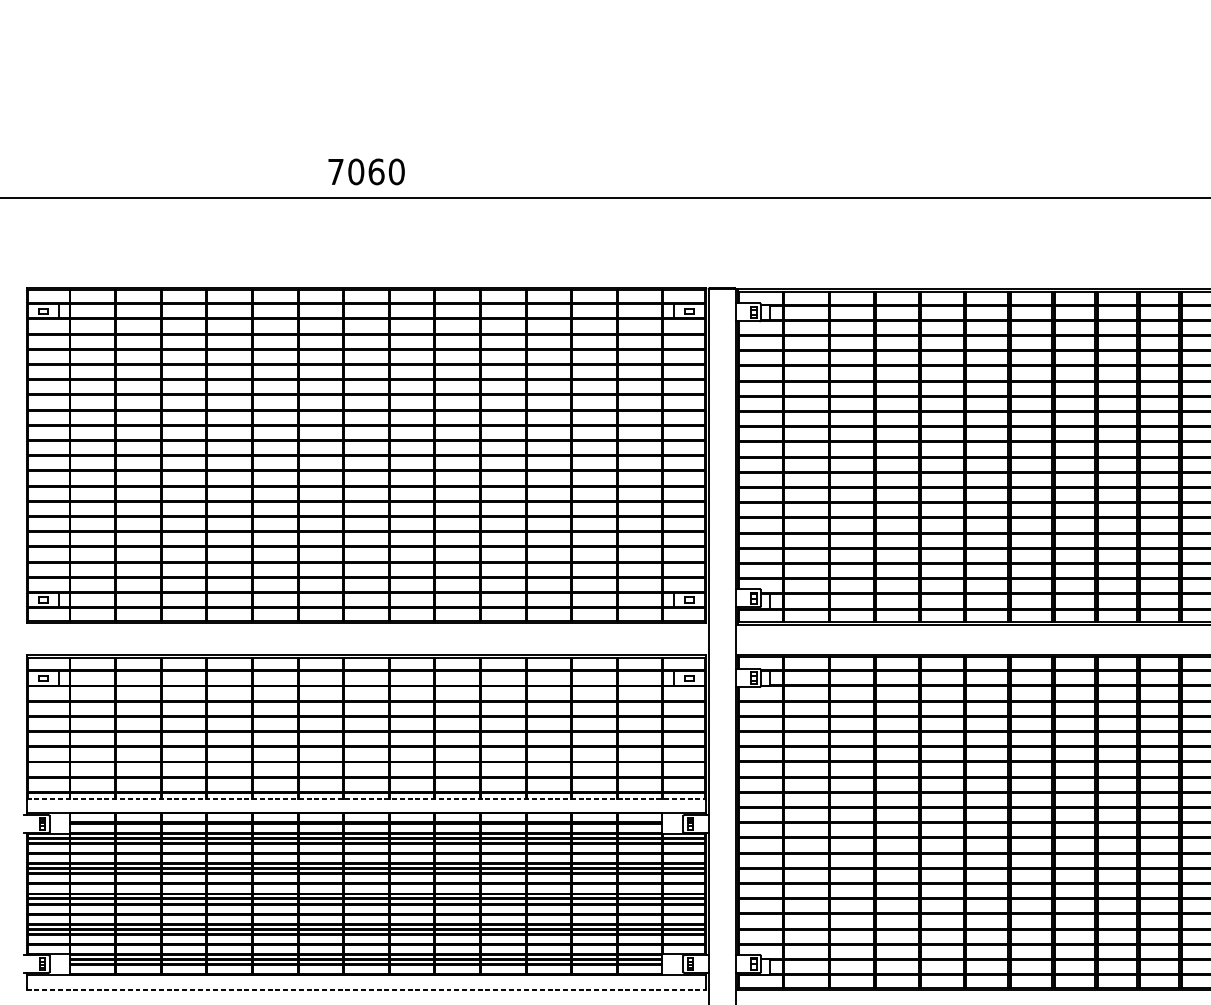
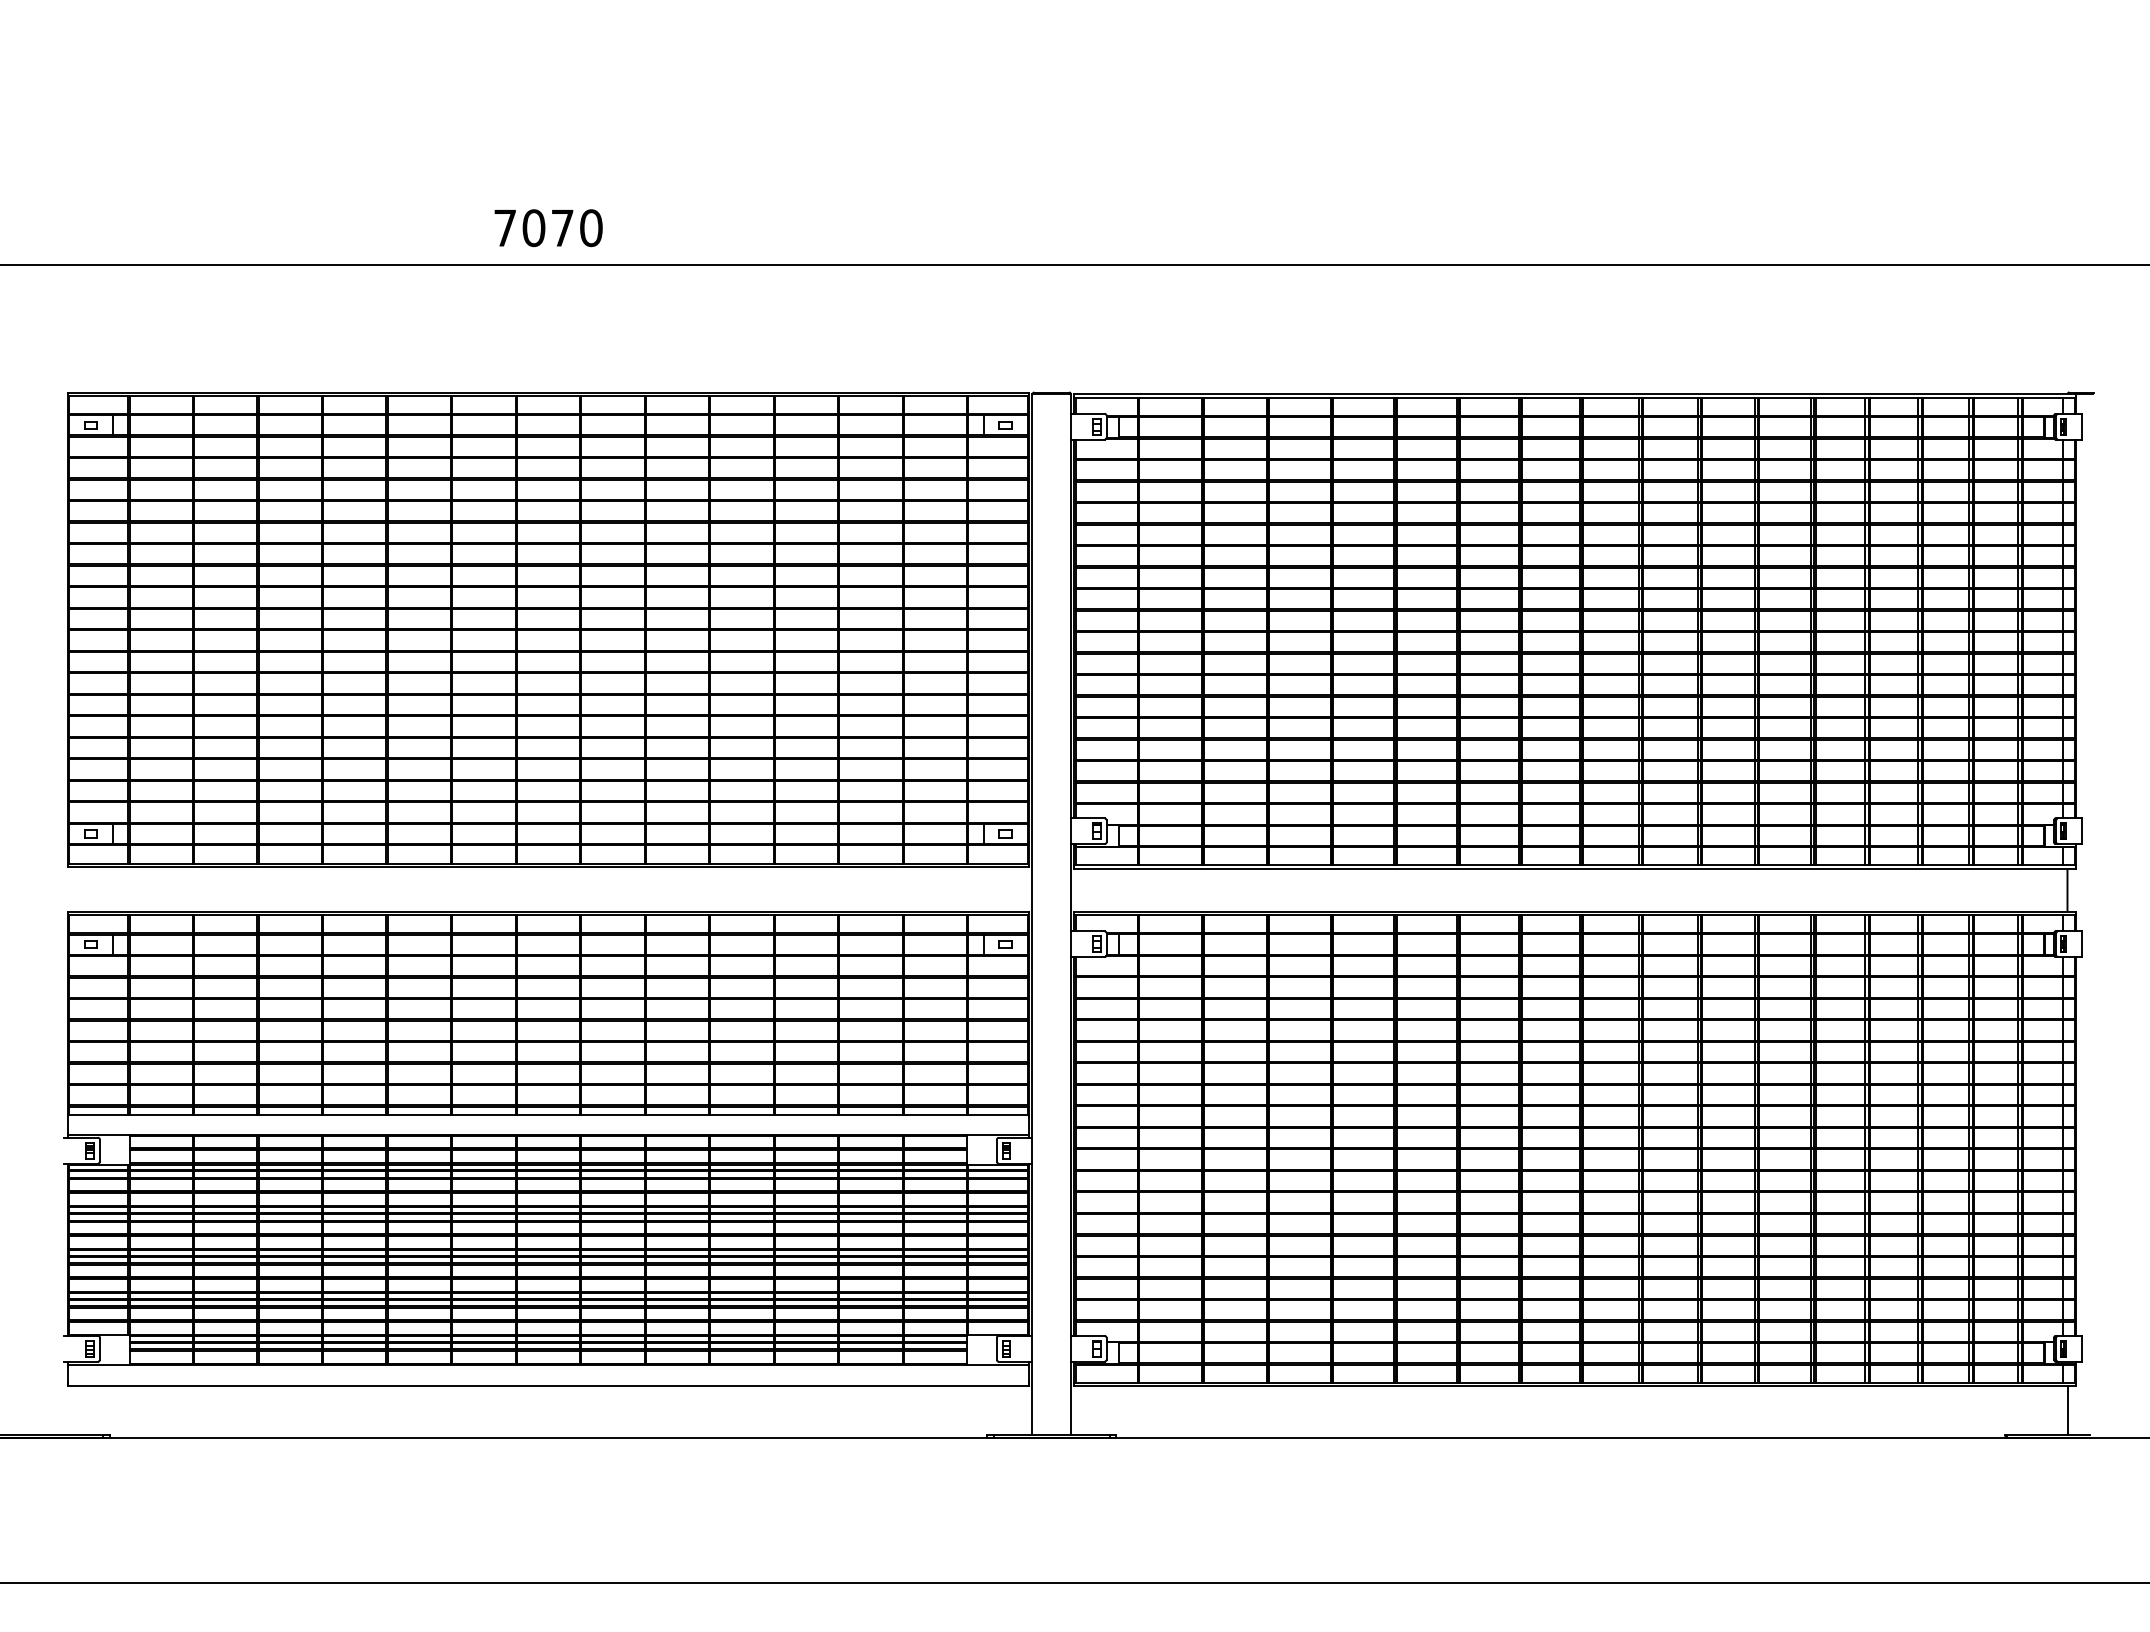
text: (376, 172) -> (562, 228), 7060 -> 7070
line: (366, 799) -> (548, 1115), dashed -> solid
line: (366, 990) -> (548, 1386), dashed -> solid

